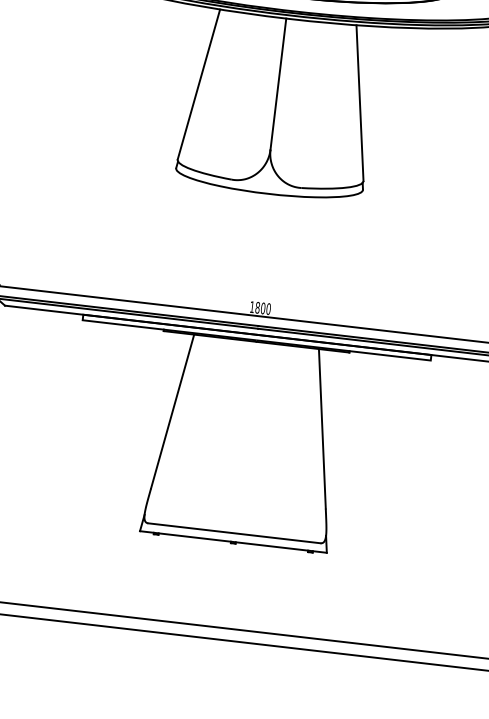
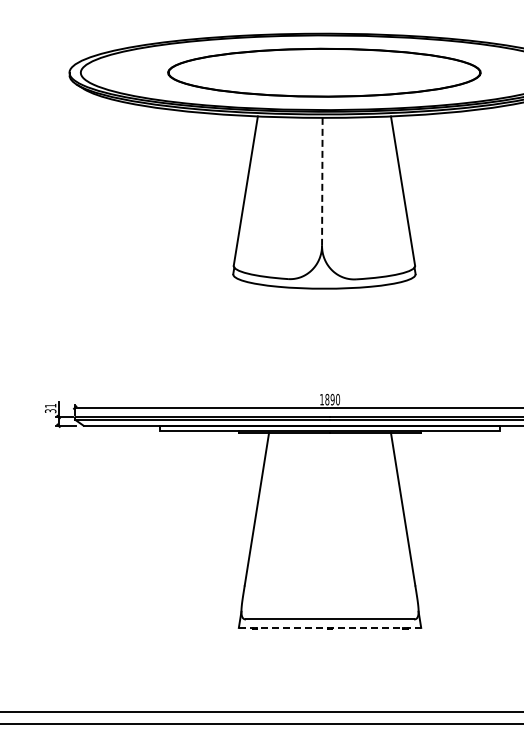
line: (278, 83) -> (322, 181), solid -> dashed
text: (263, 308) -> (332, 399), 1800 -> 1890
line: (233, 541) -> (330, 627), solid -> dashed

